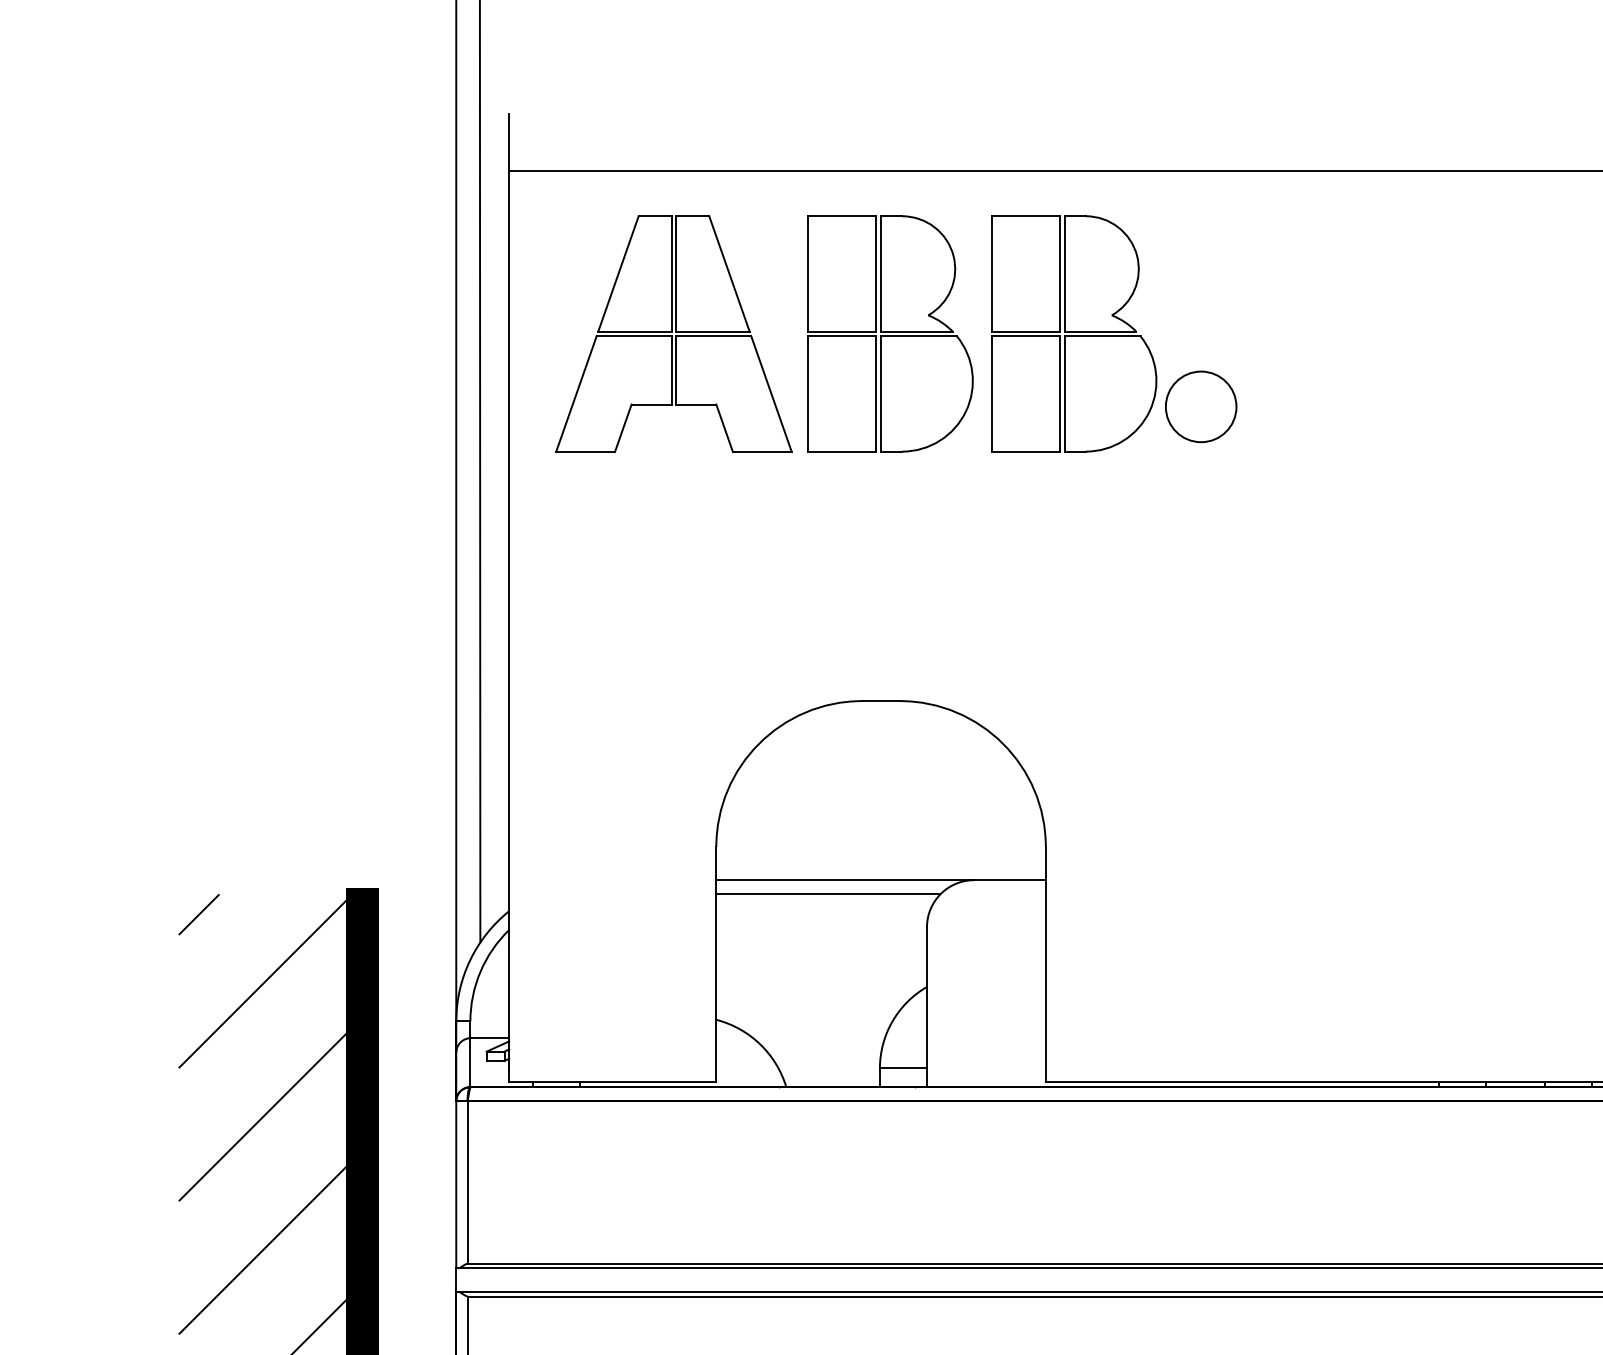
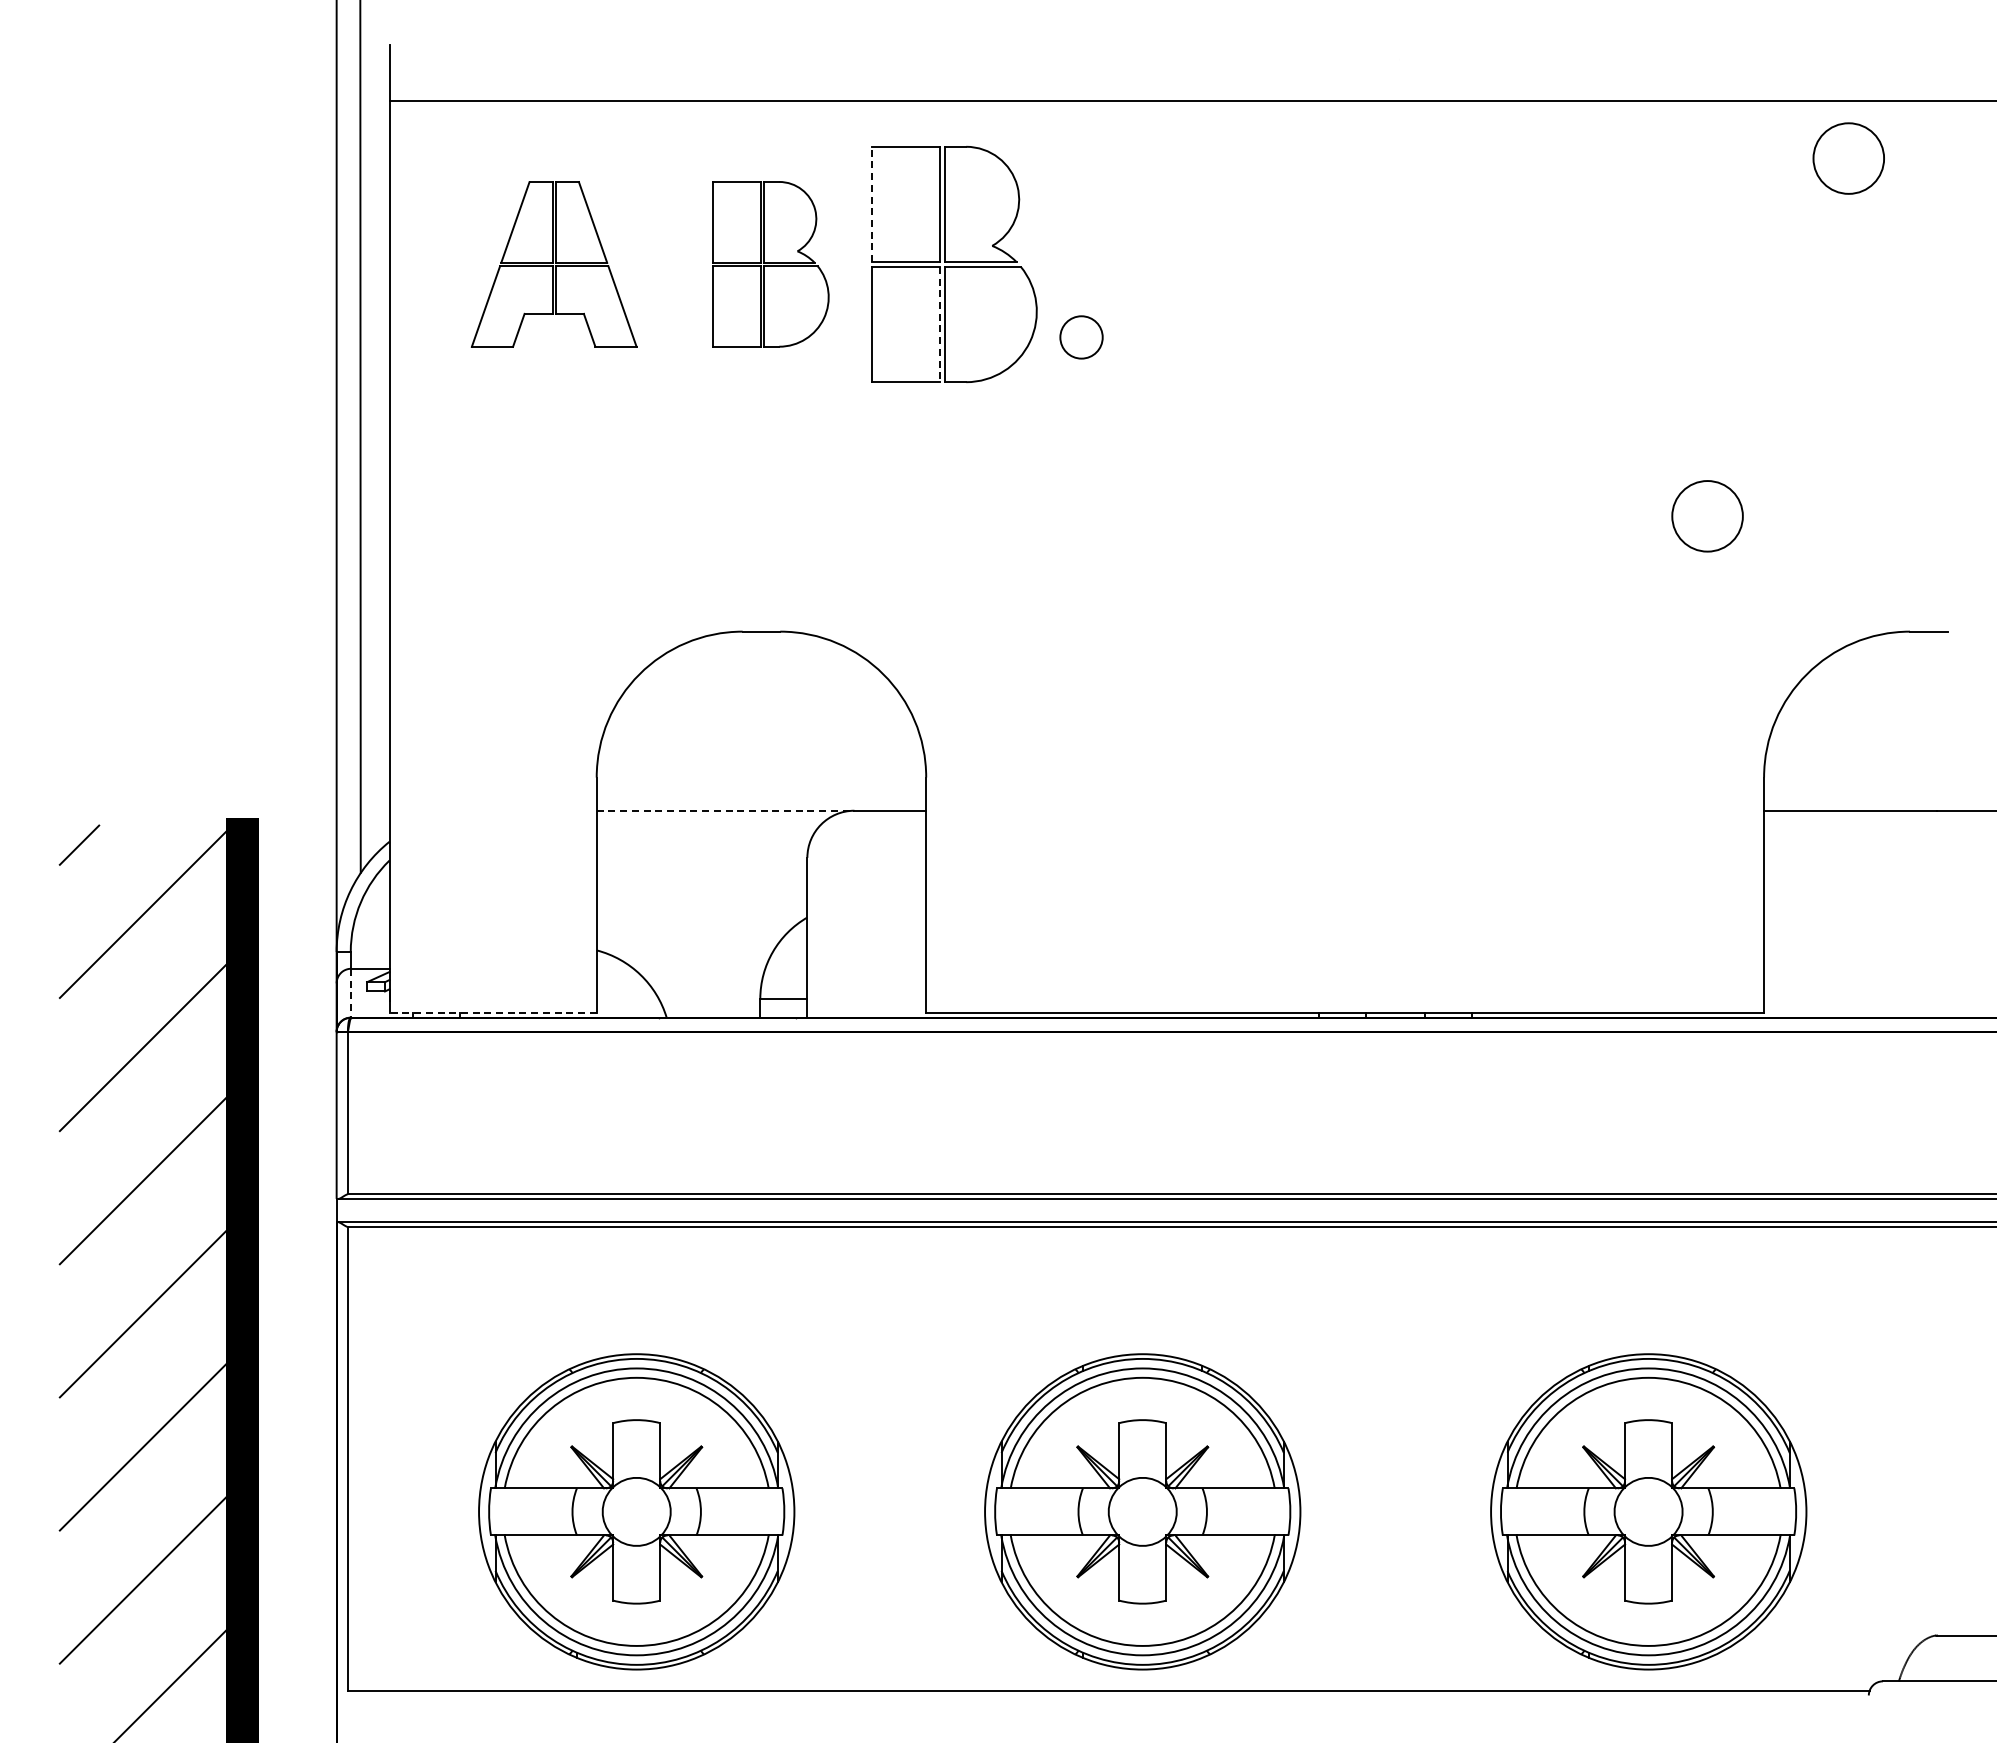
line: (992, 273) -> (872, 204), solid -> dashed
part: (891, 332) -> (771, 263), size x0.7
part: (673, 333) -> (553, 264), size x0.7
line: (1060, 393) -> (940, 324), solid -> dashed
circle: (1201, 406) -> (1081, 337), size x0.6
line: (845, 879) -> (725, 810), solid -> dashed
line: (828, 893) -> (708, 824), removed
line: (470, 1062) -> (350, 993), solid -> dashed
line: (613, 1081) -> (493, 1012), solid -> dashed

